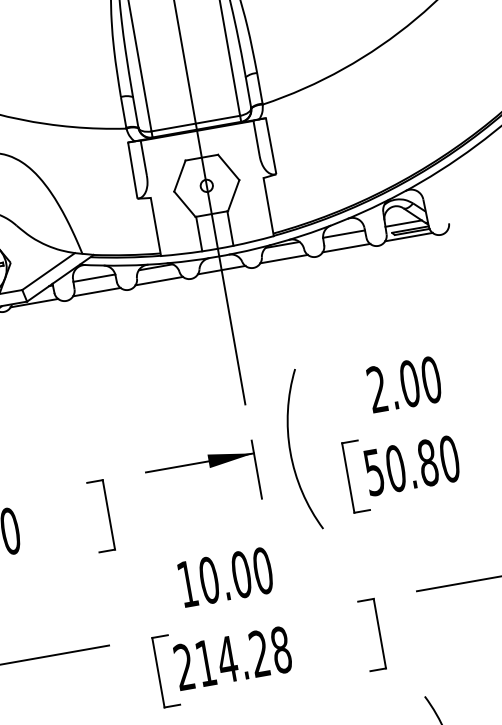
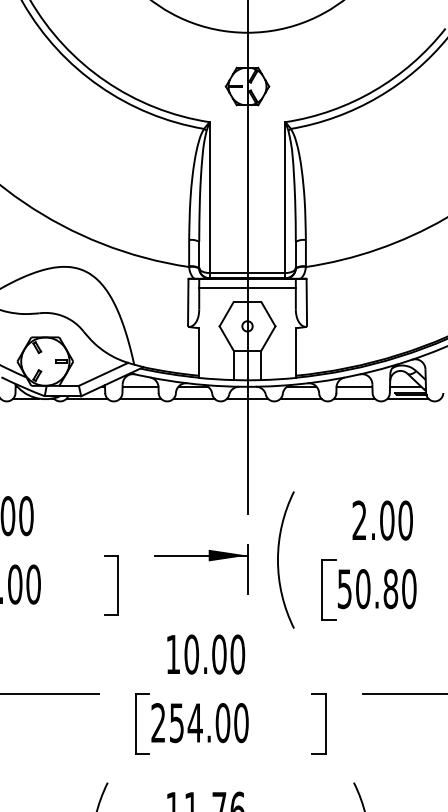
line: (198, 140) -> (247, 287), added
text: (244, 657) -> (209, 723), 214.28 -> 254.00

